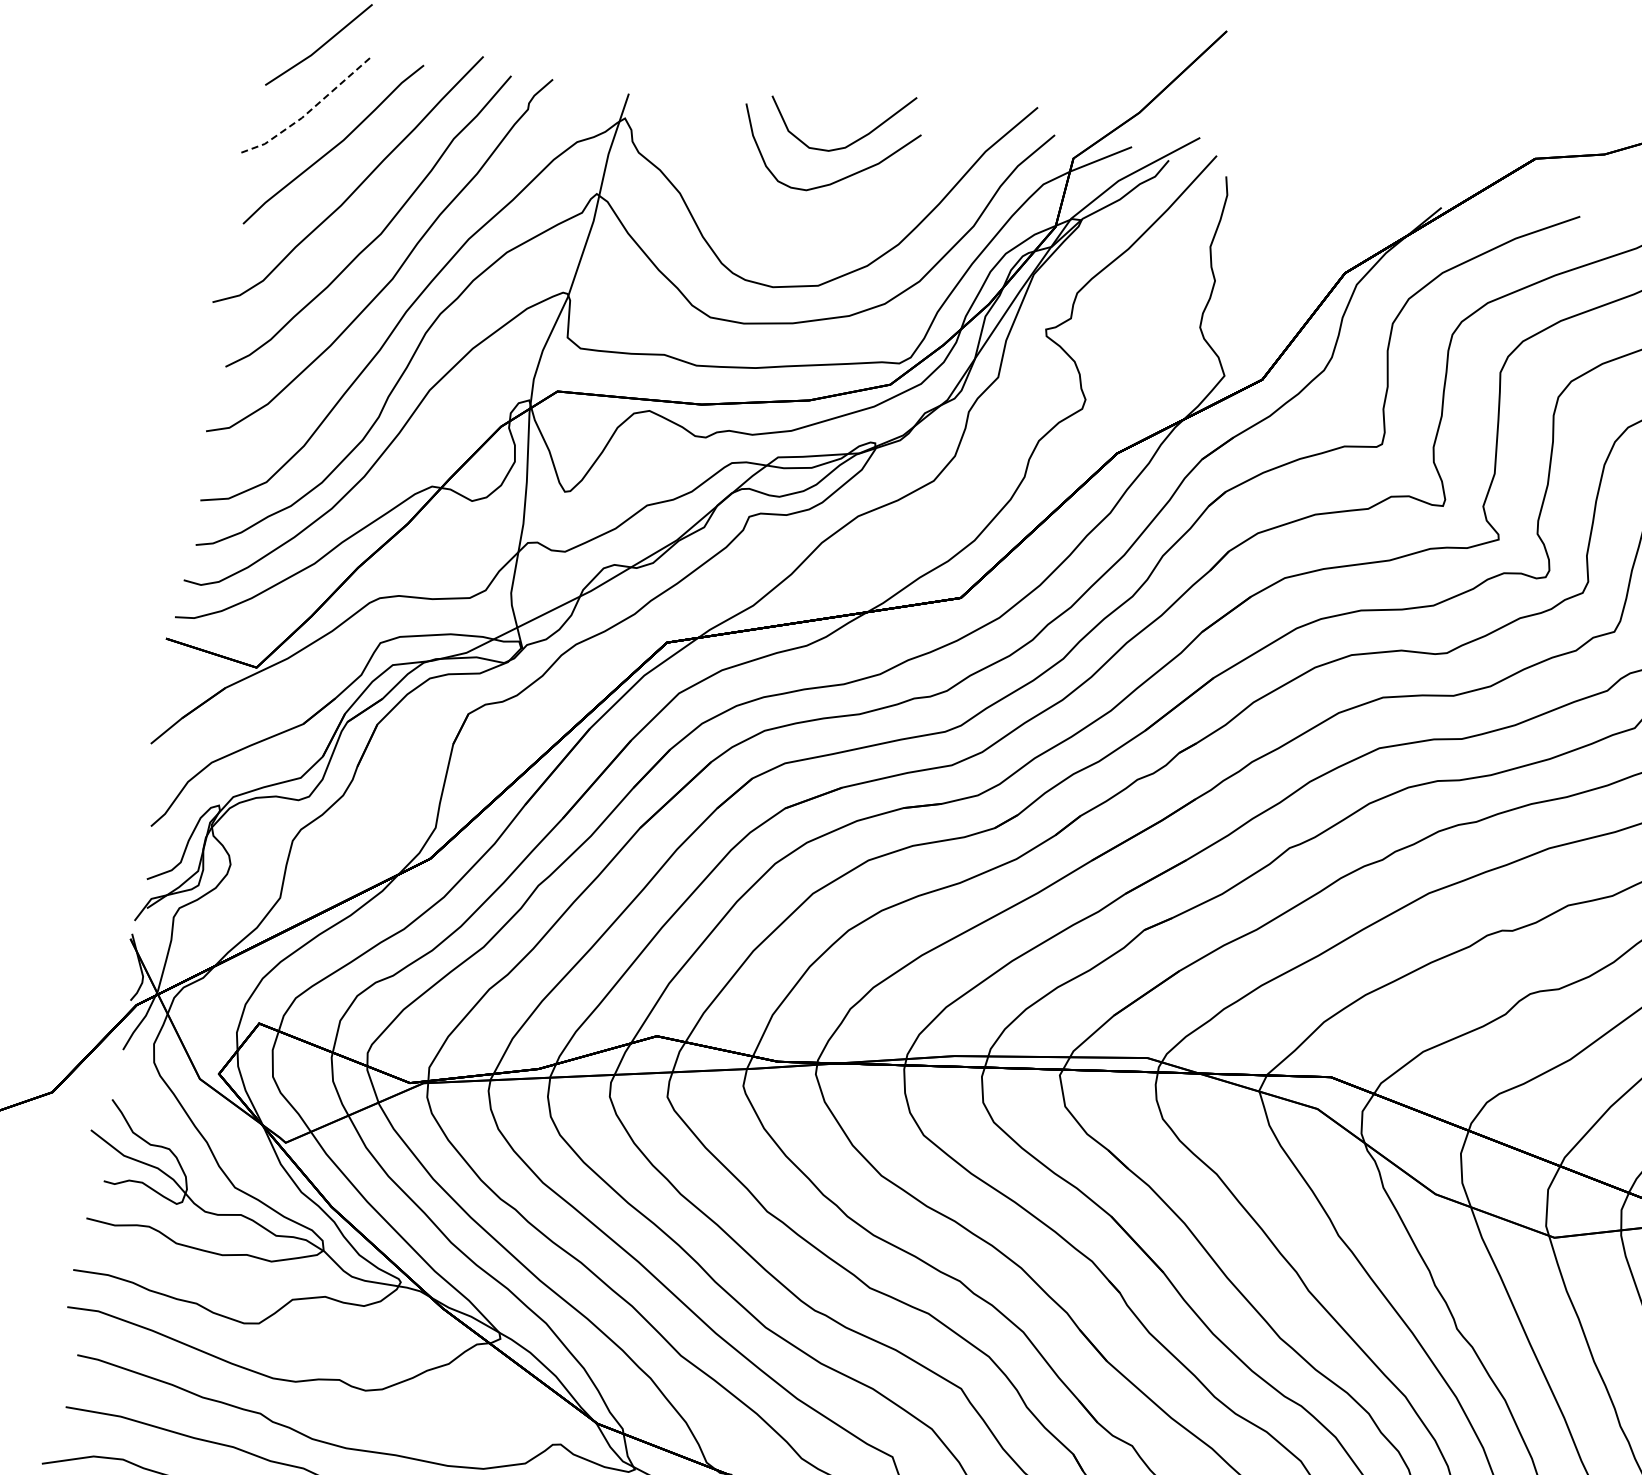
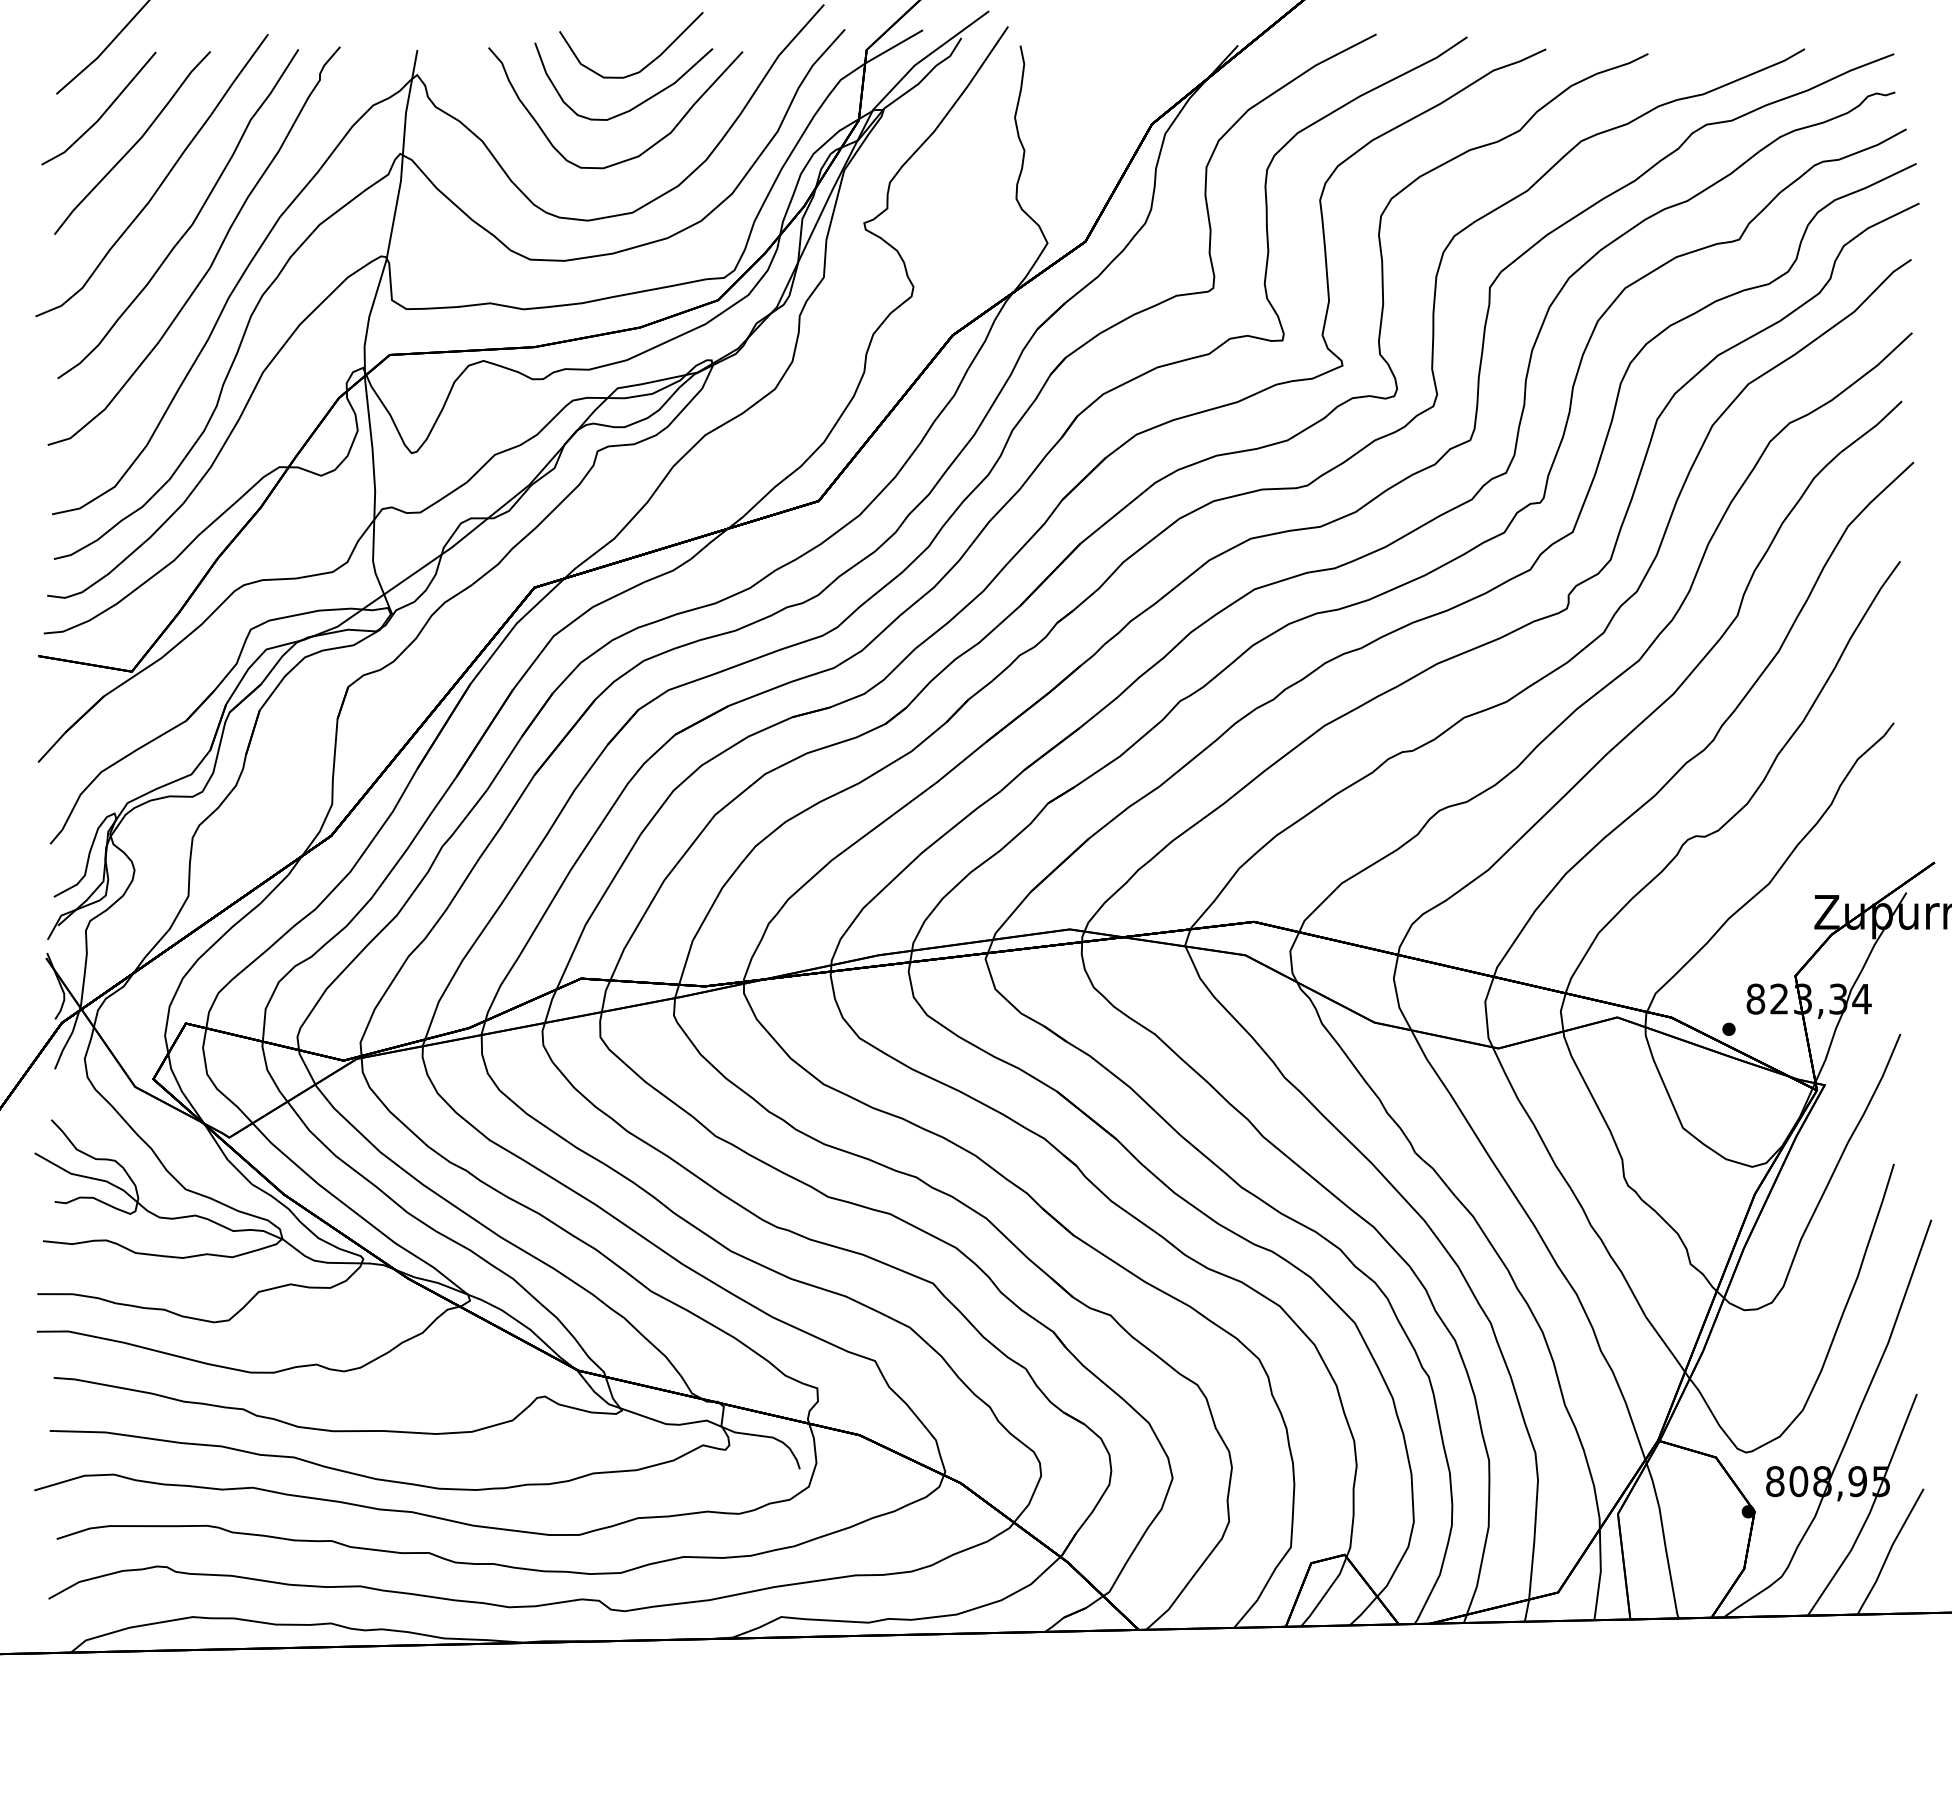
line: (307, 113) -> (102, 115), dashed -> solid
curve: (839, 225) -> (644, 150), added

